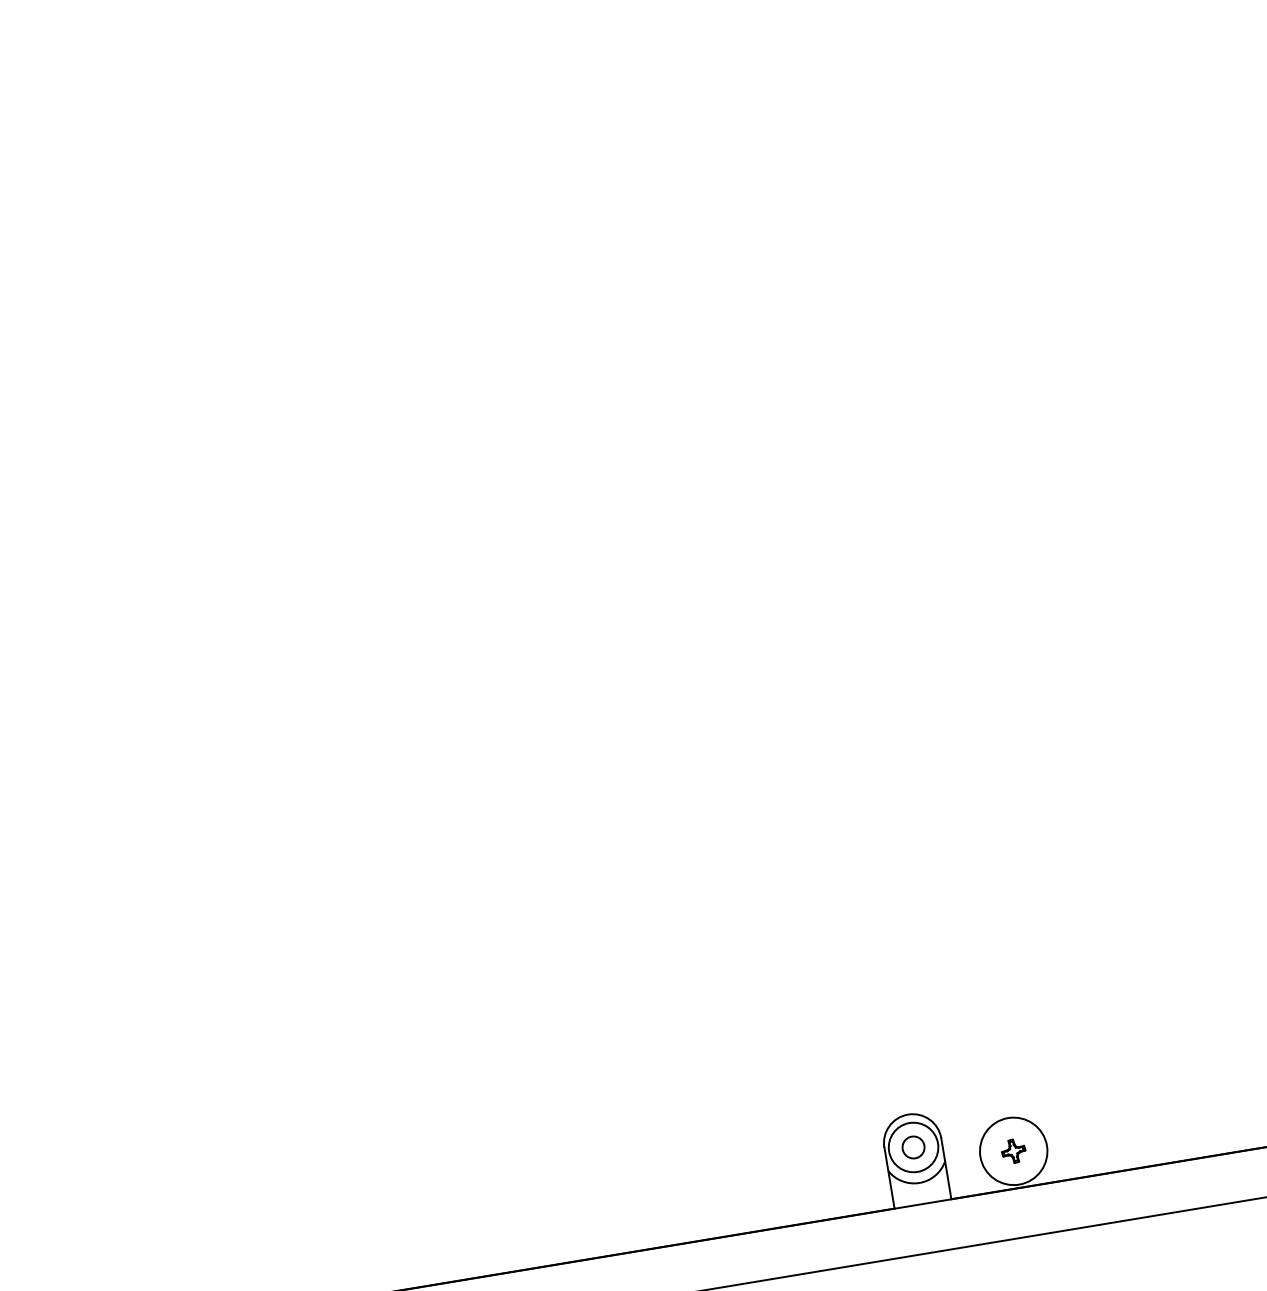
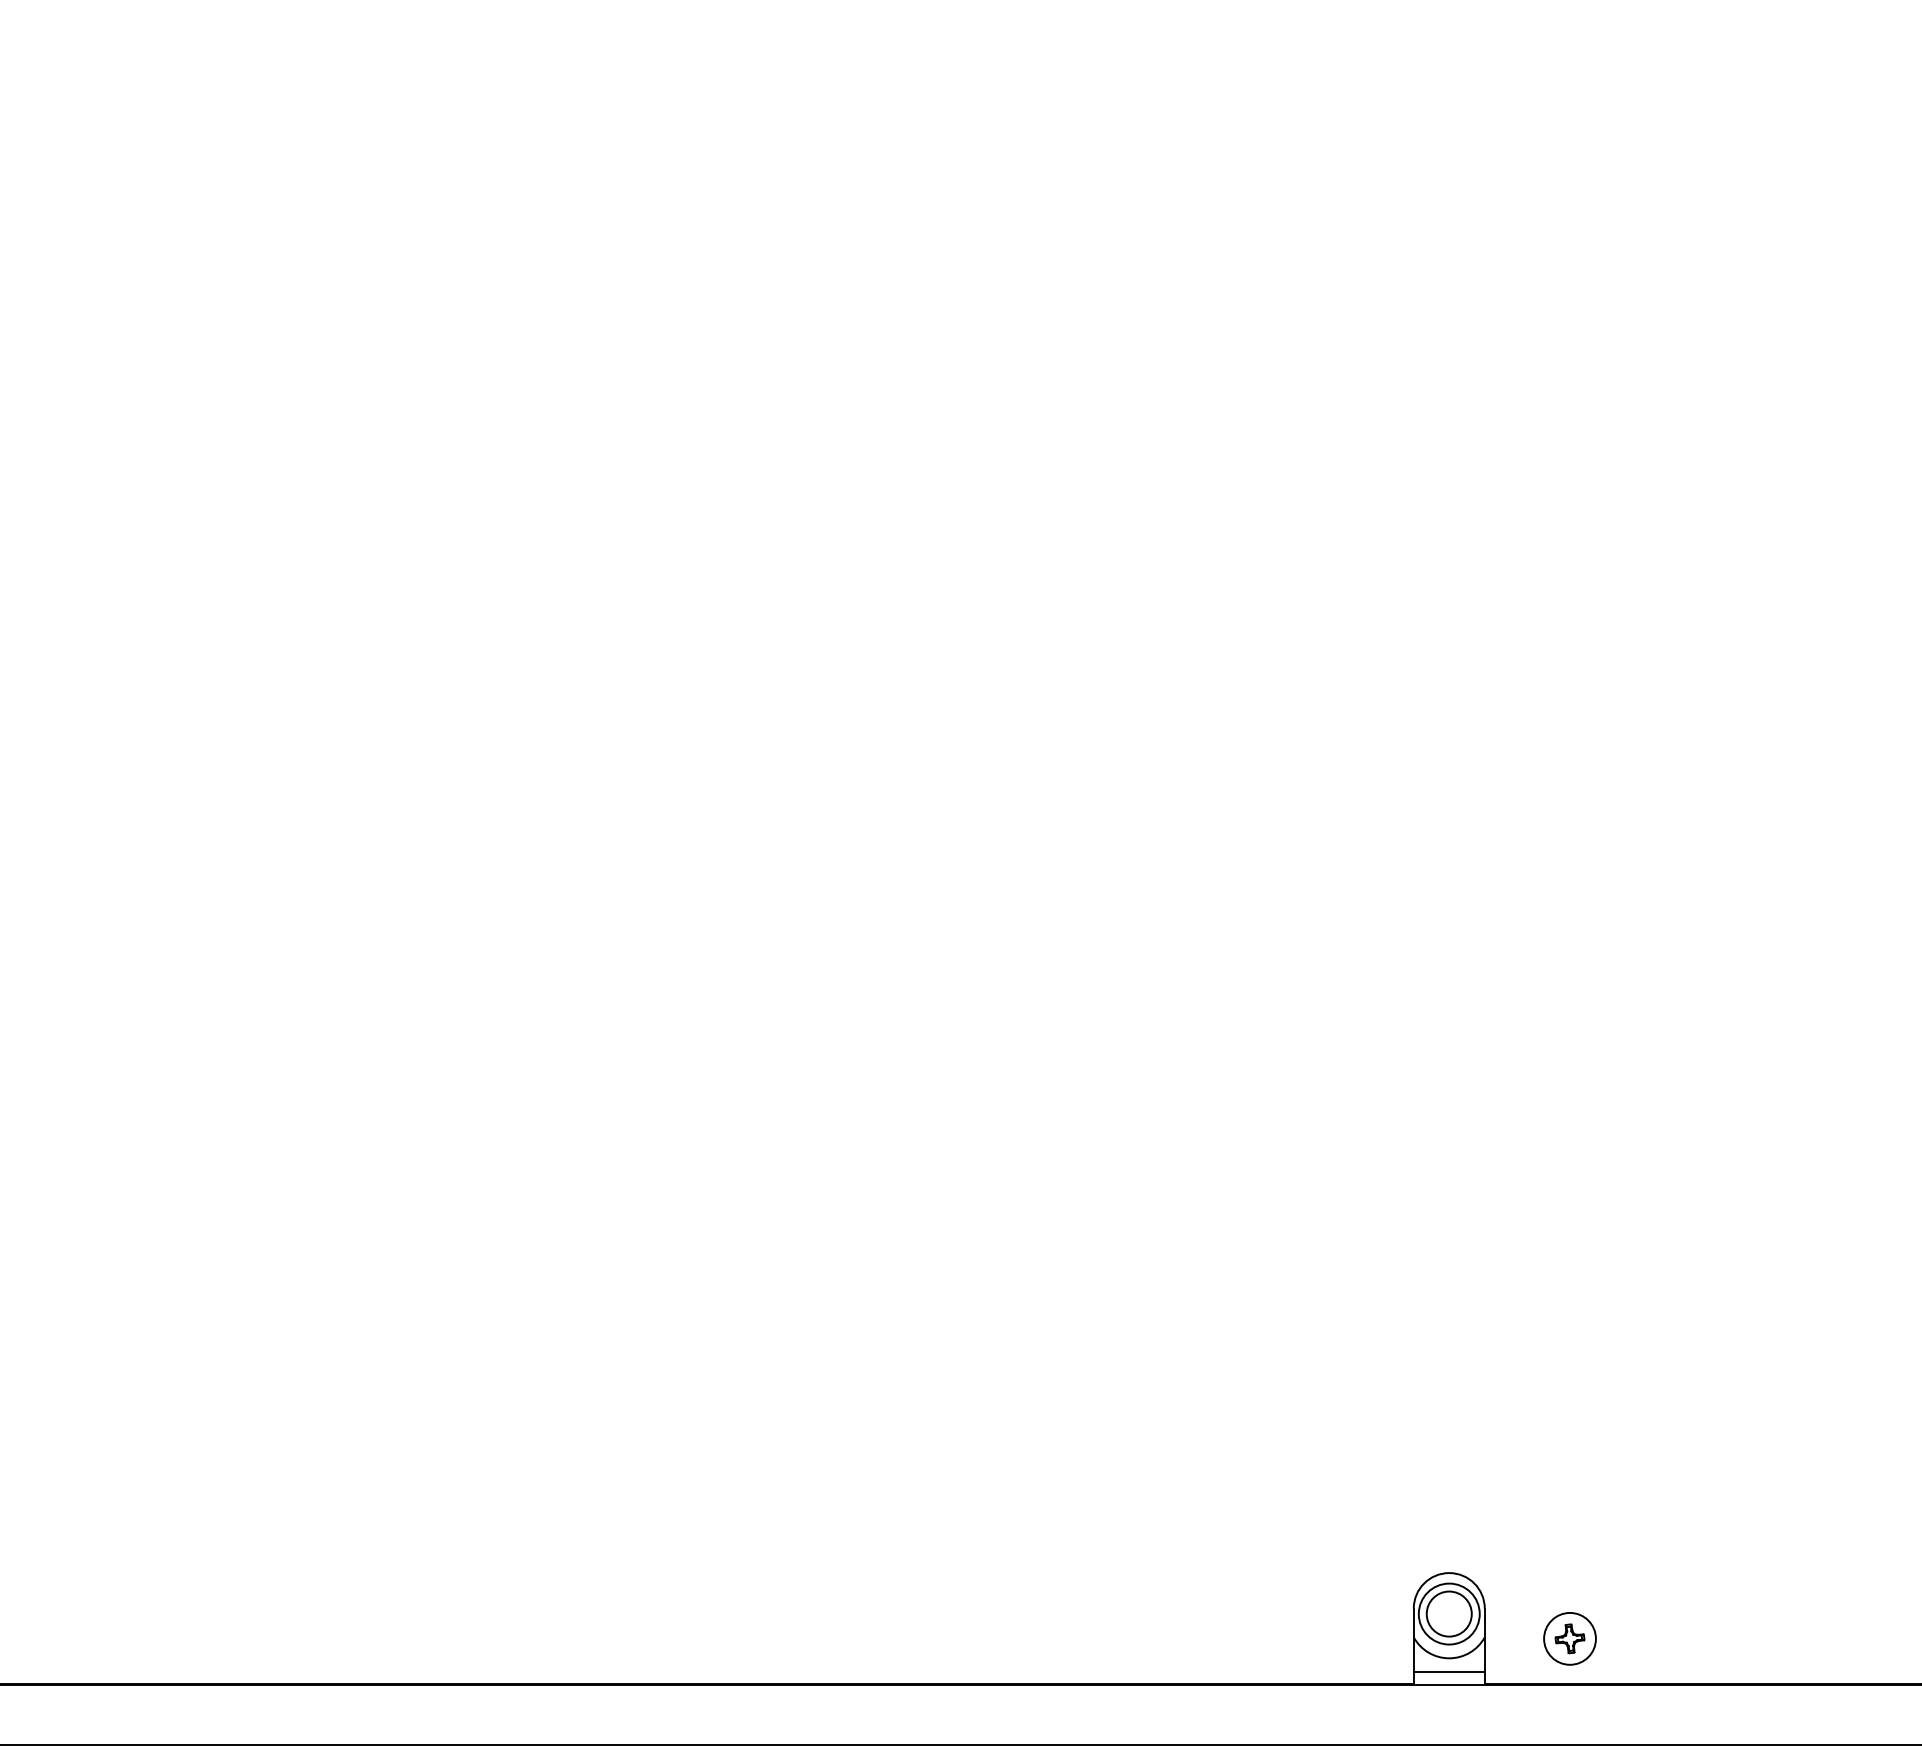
circle: (912, 1147) -> (1448, 1613), size x1.67
circle: (1013, 1151) -> (1569, 1638), size x0.62
line: (920, 1194) -> (1448, 1672), added

